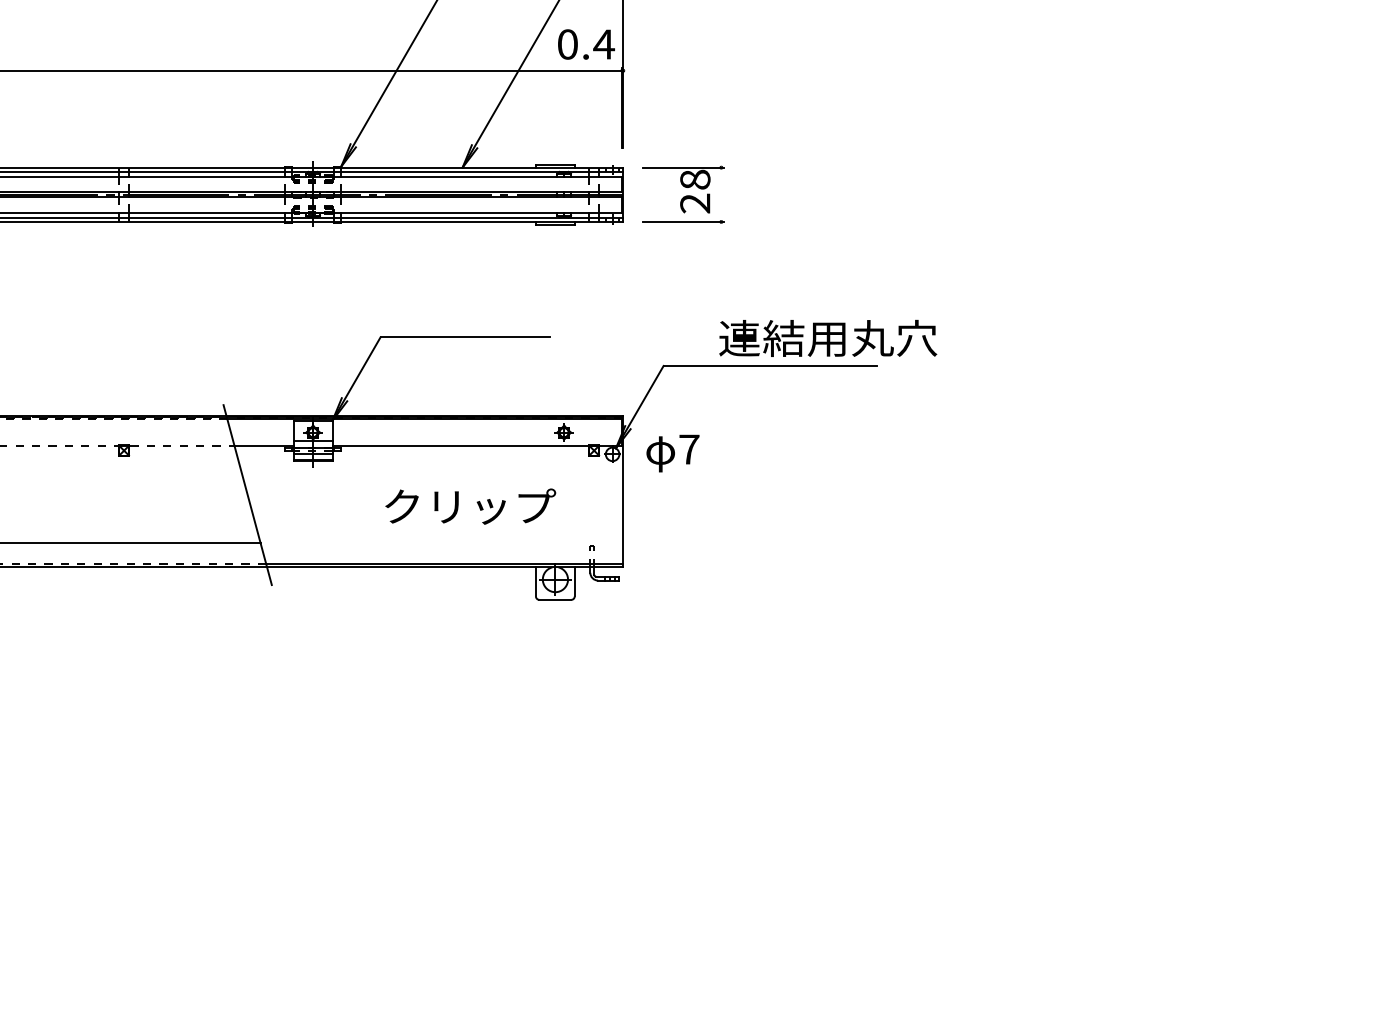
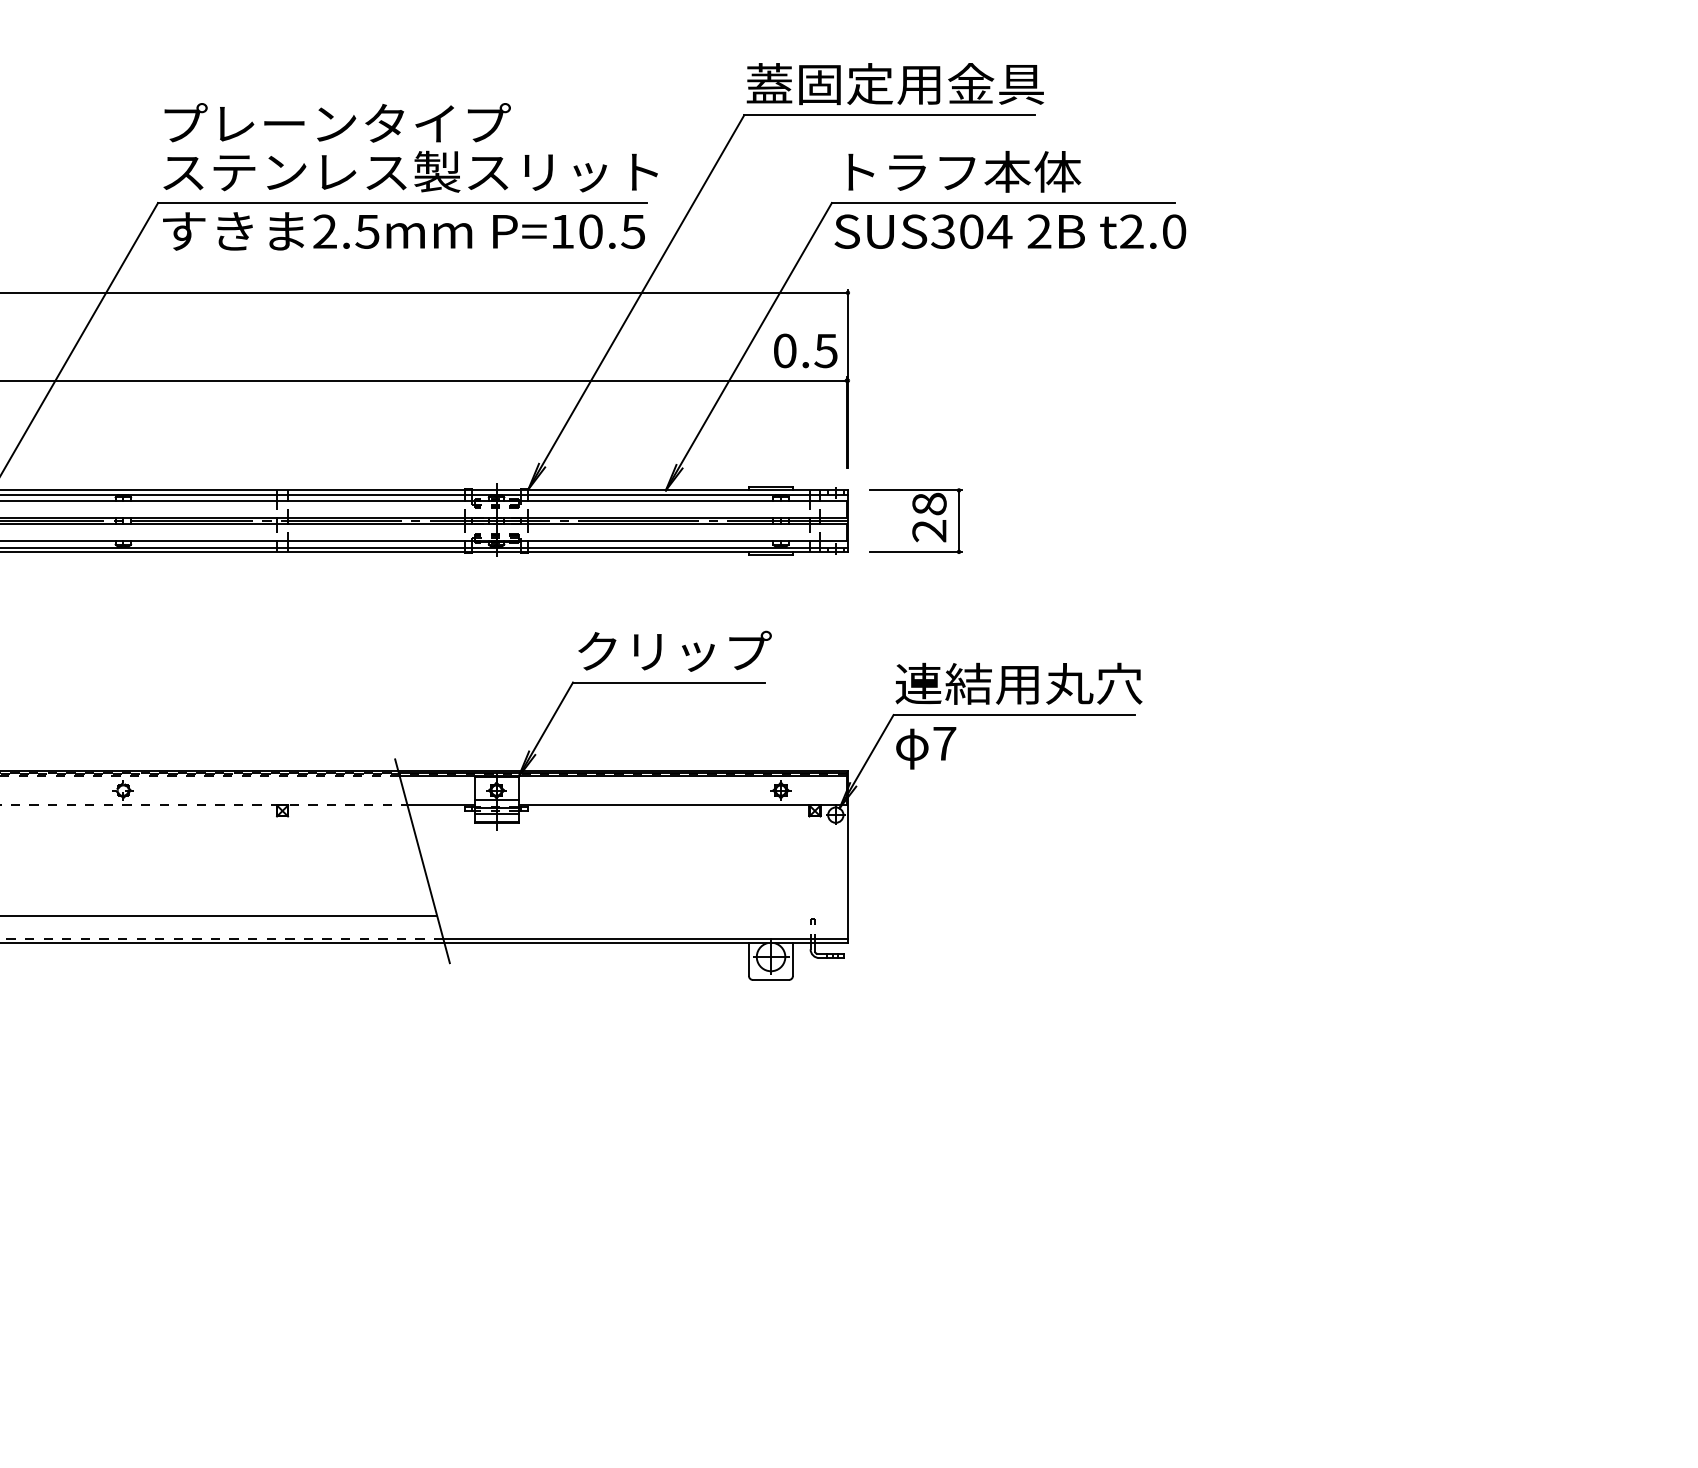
text: (603, 45) -> (825, 351), 0.4 -> 0.5
line: (721, 194) -> (959, 520), added
text: (827, 338) -> (1018, 683), moved
text: (673, 453) -> (926, 748), moved
text: (470, 505) -> (674, 650), moved

